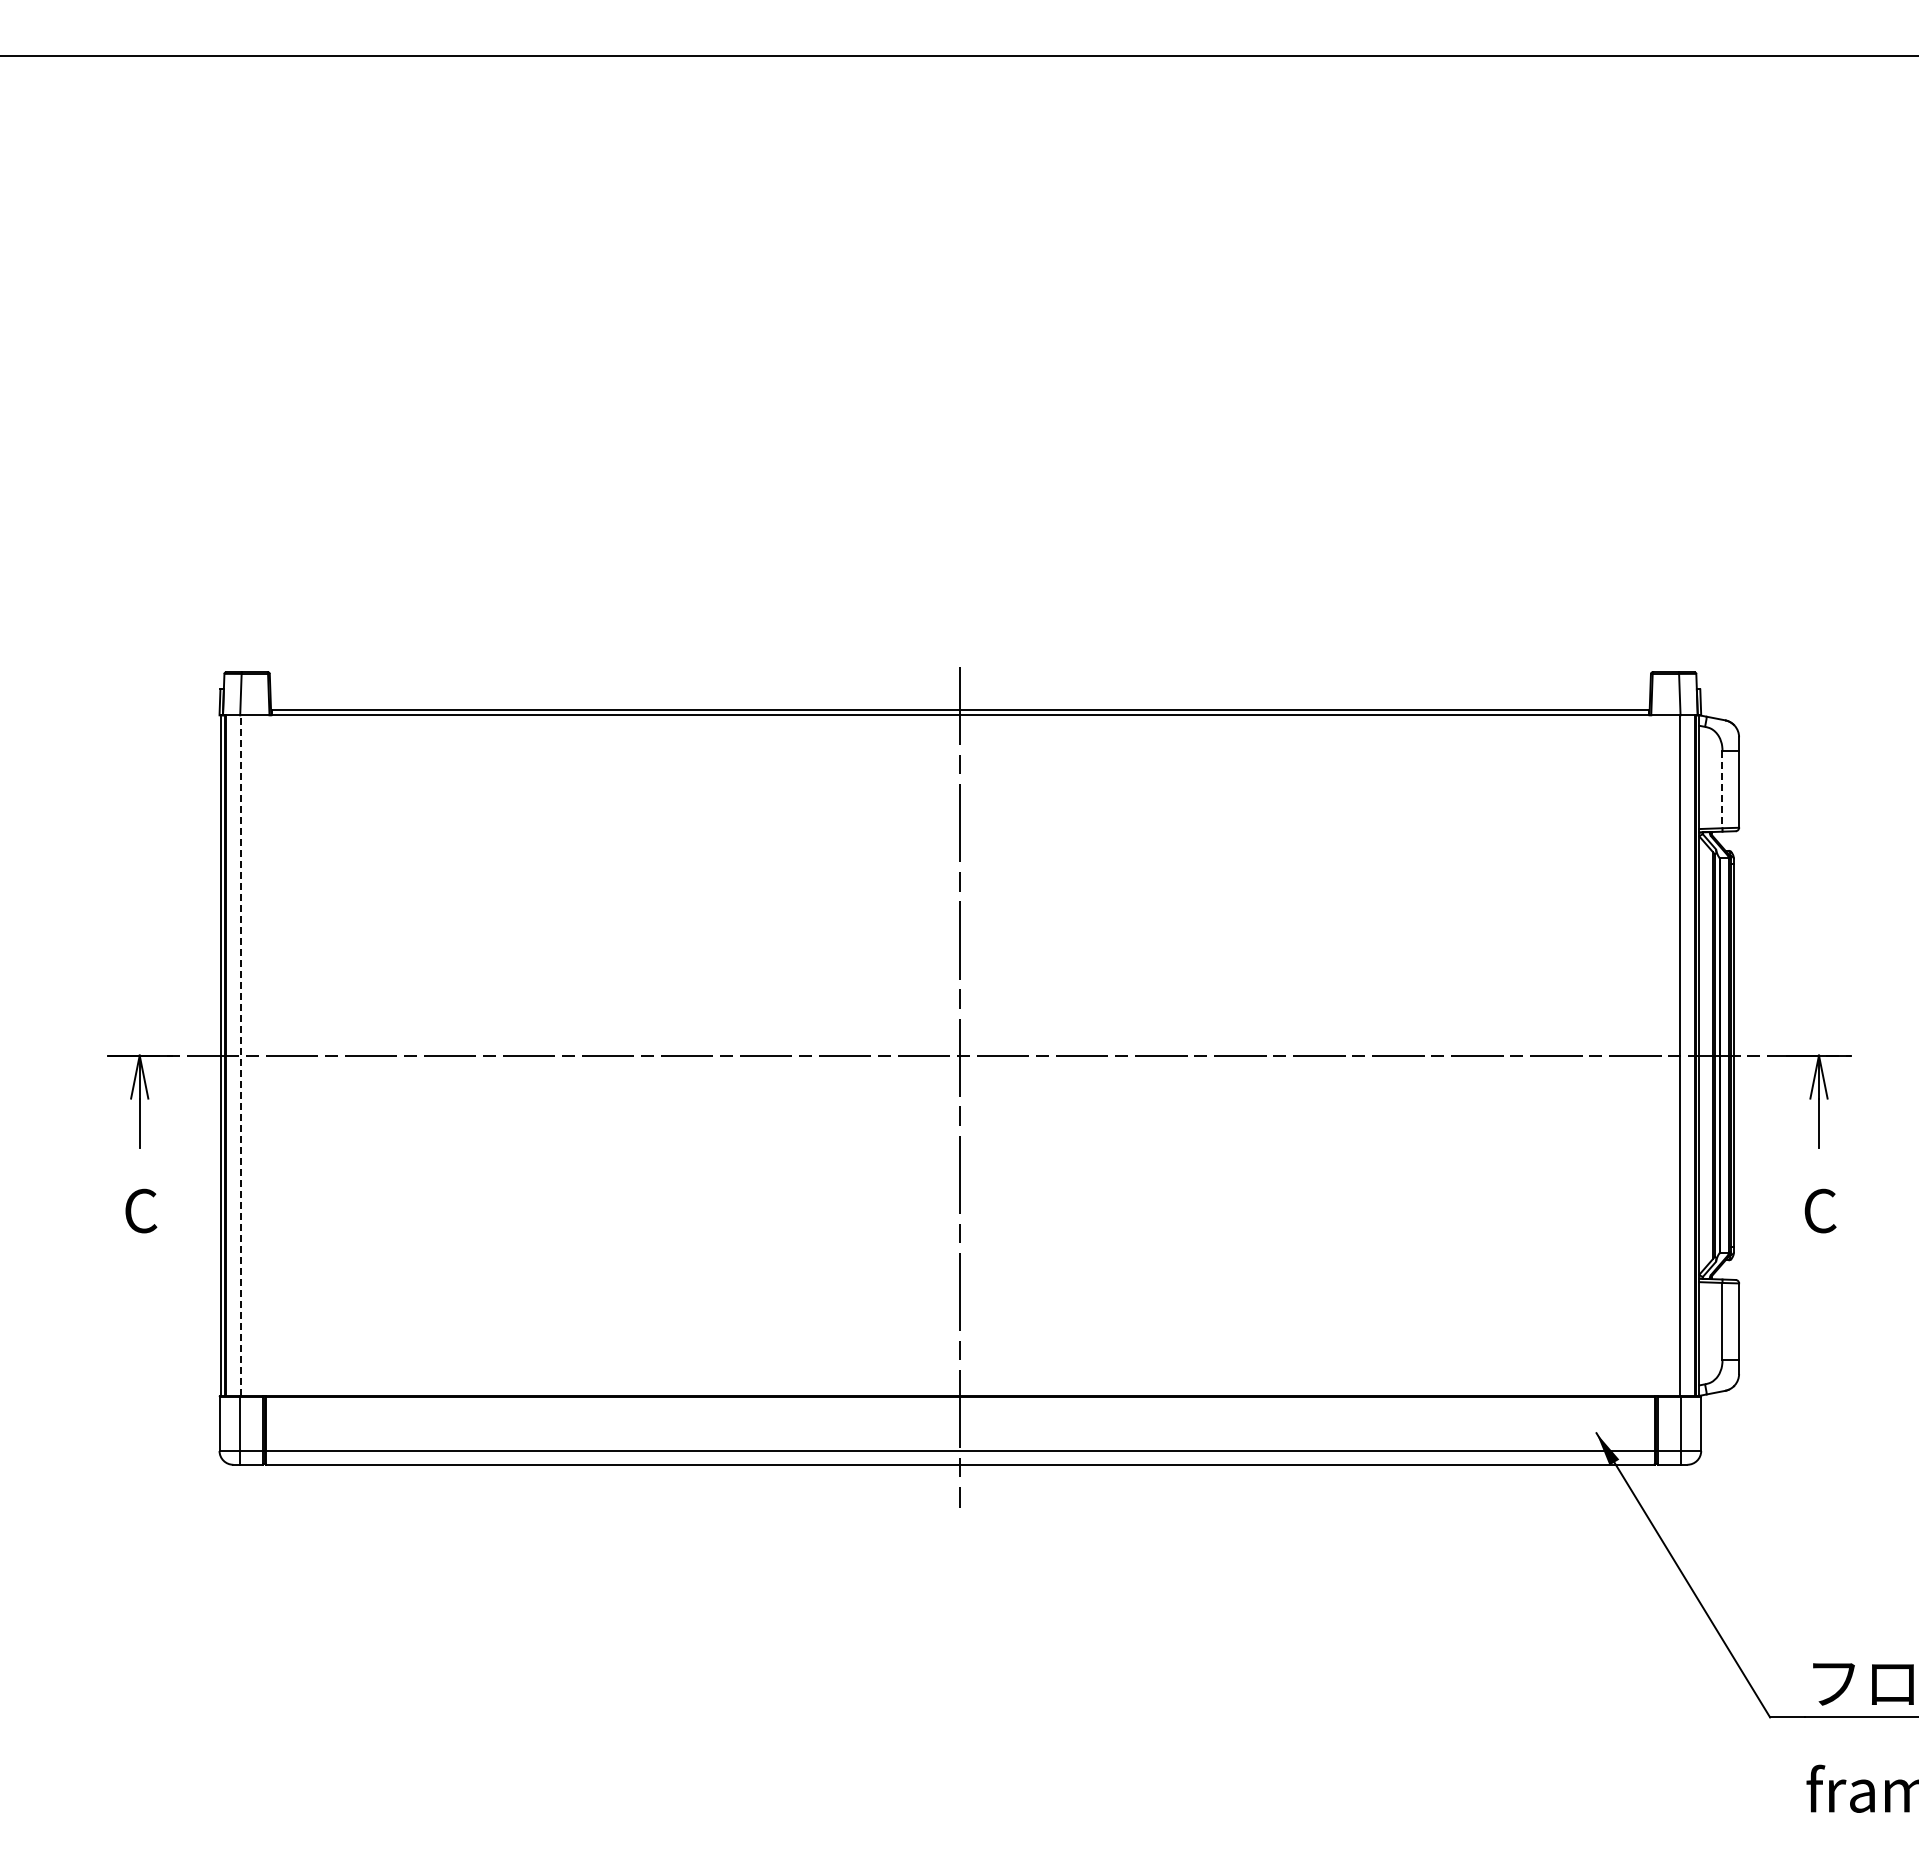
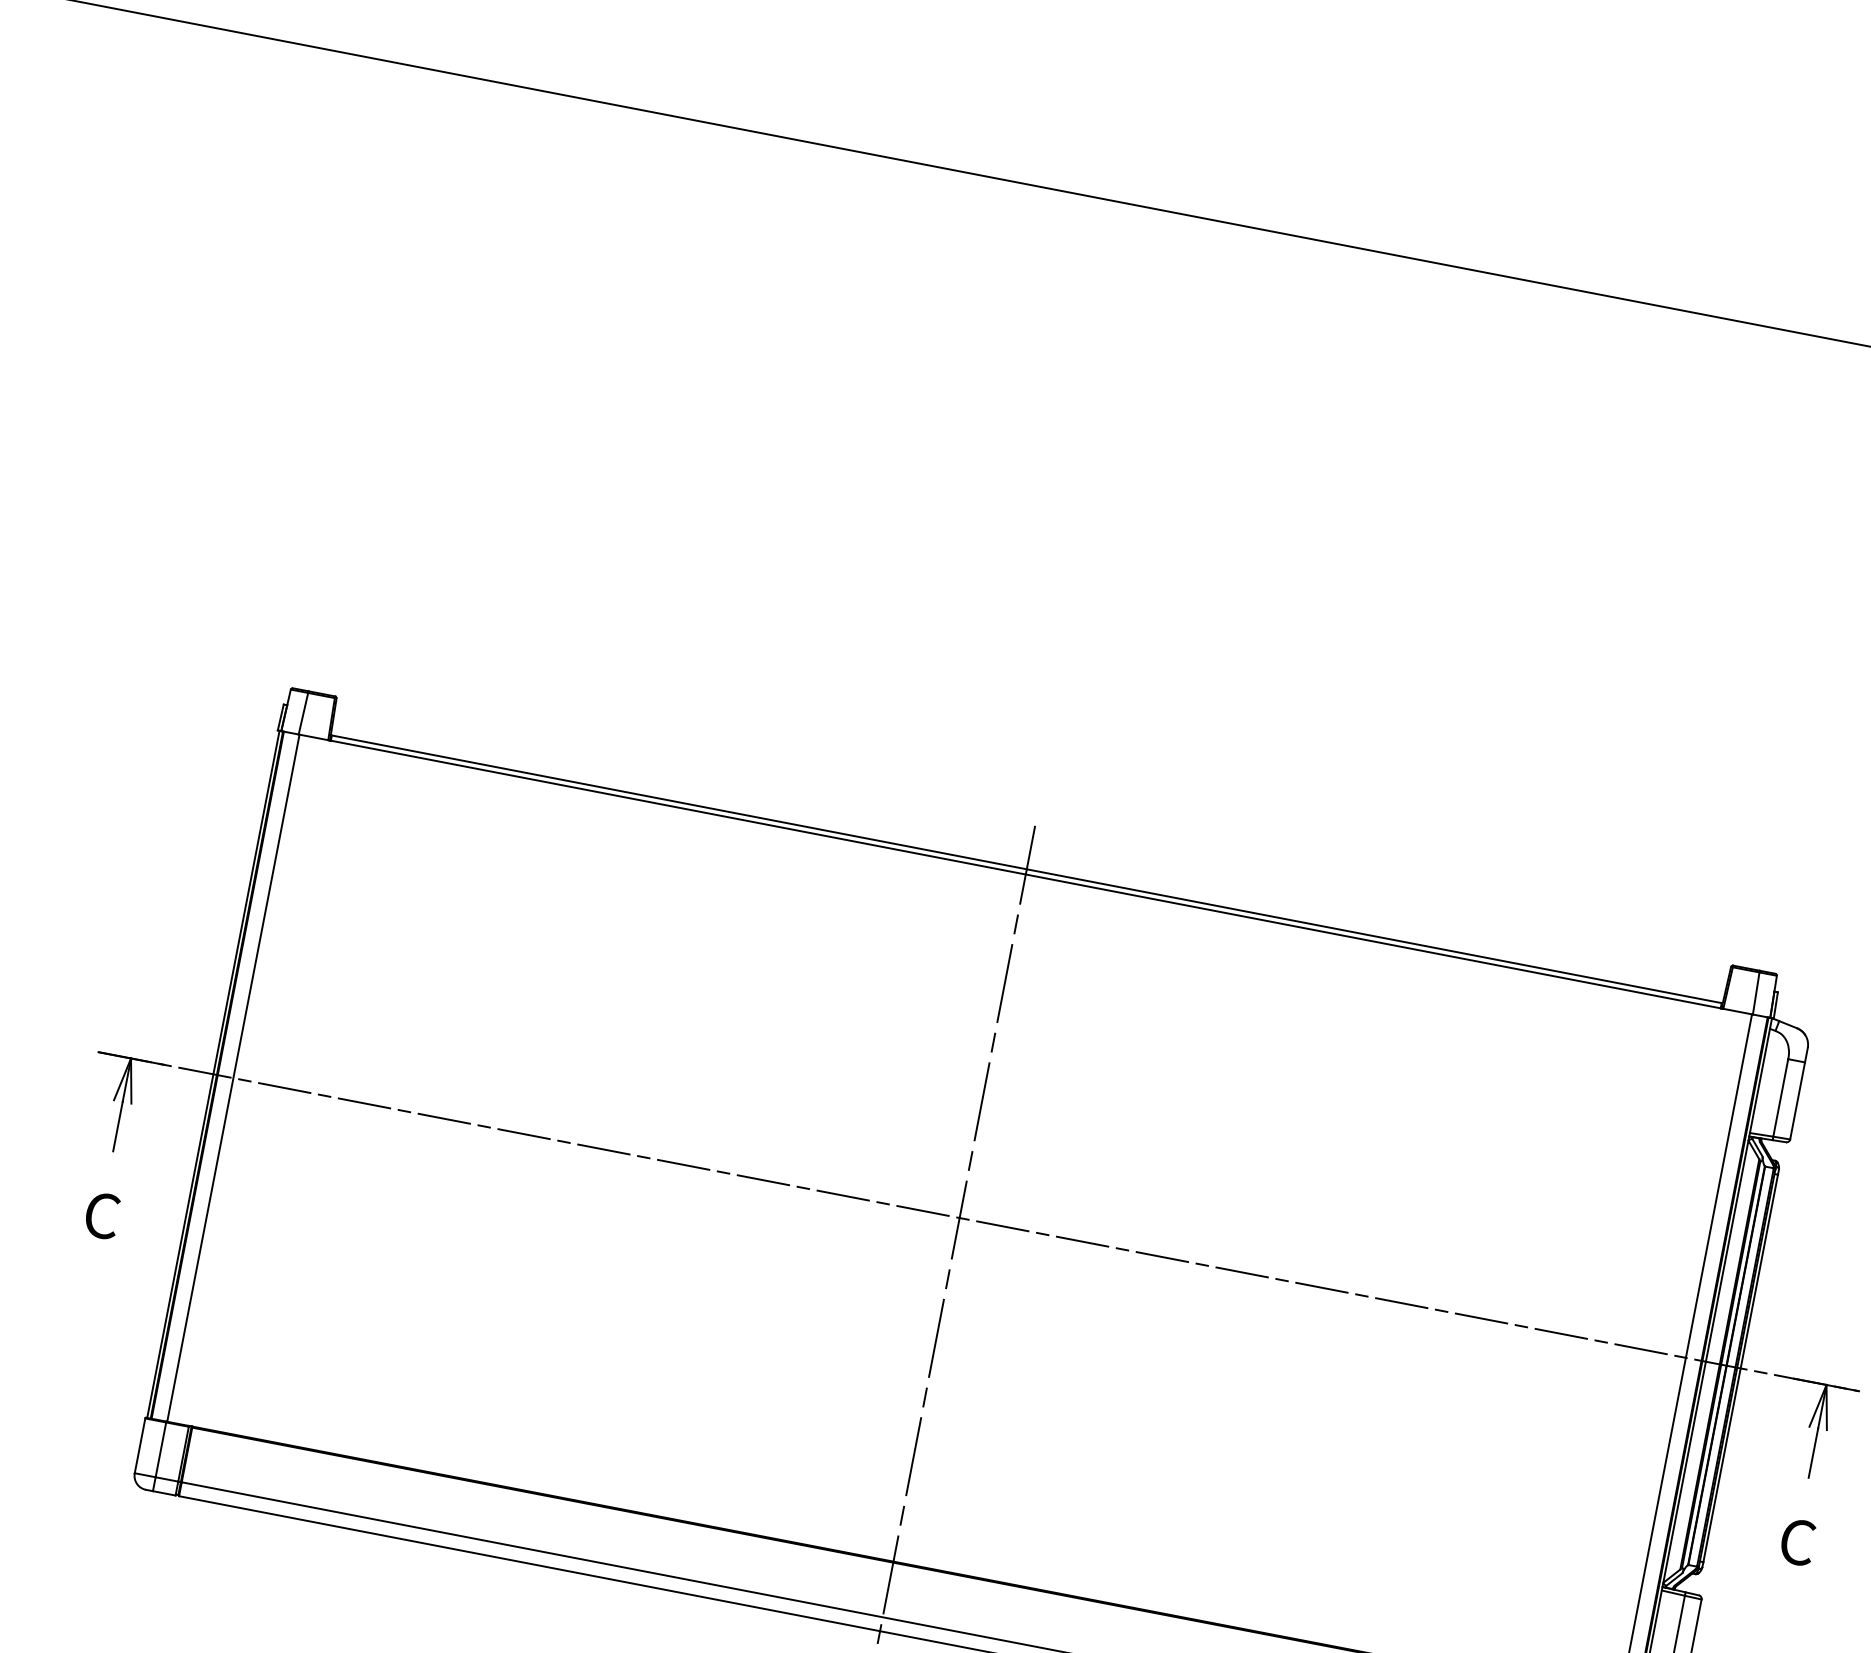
line: (1722, 790) -> (1780, 1098), dashed -> solid
line: (241, 1055) -> (233, 1078), dashed -> solid

